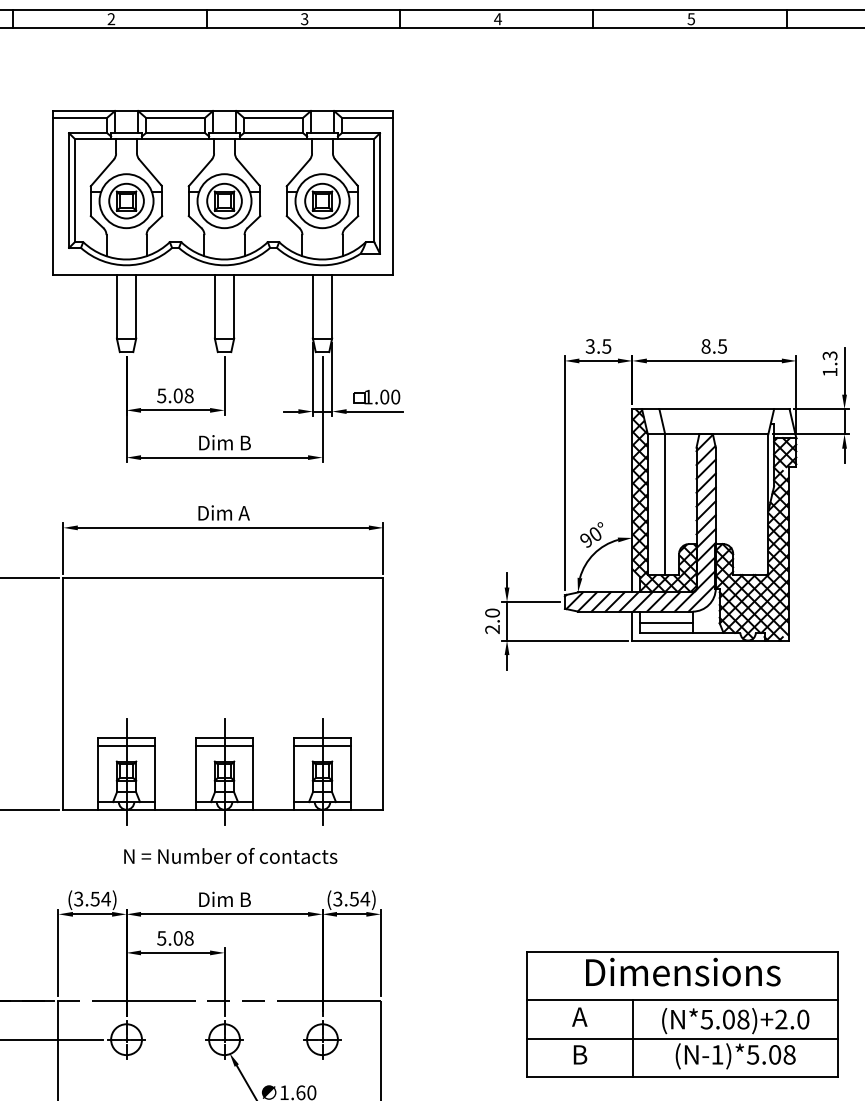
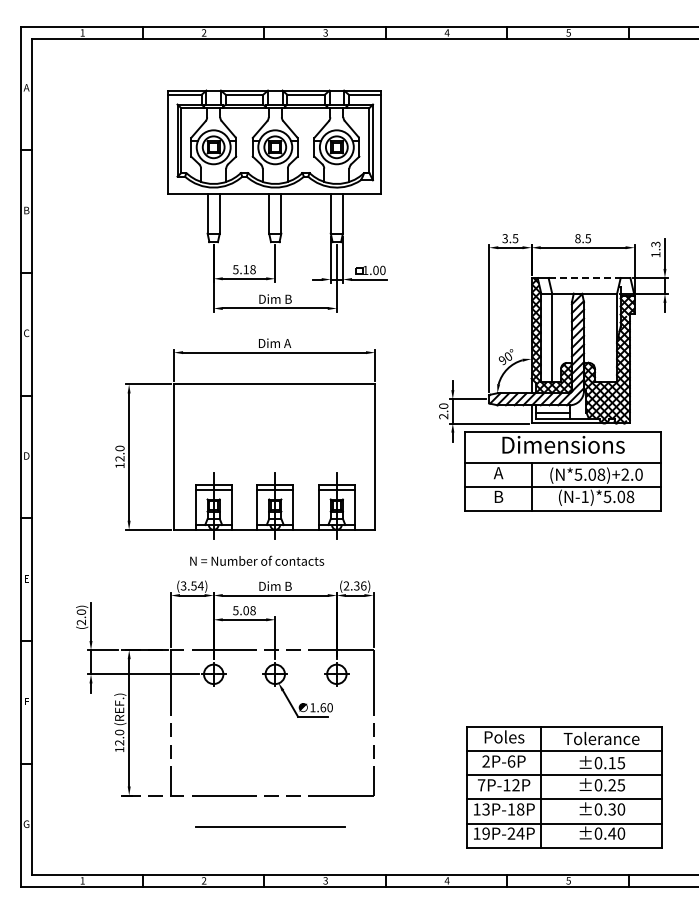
text: (177, 395) -> (245, 269), 5.08 -> 5.18
line: (718, 409) -> (585, 278), solid -> dashed
text: (231, 855) -> (257, 560), moved
text: (350, 898) -> (354, 585), (3.54) -> (2.36)
part: (681, 1014) -> (562, 471), moved

